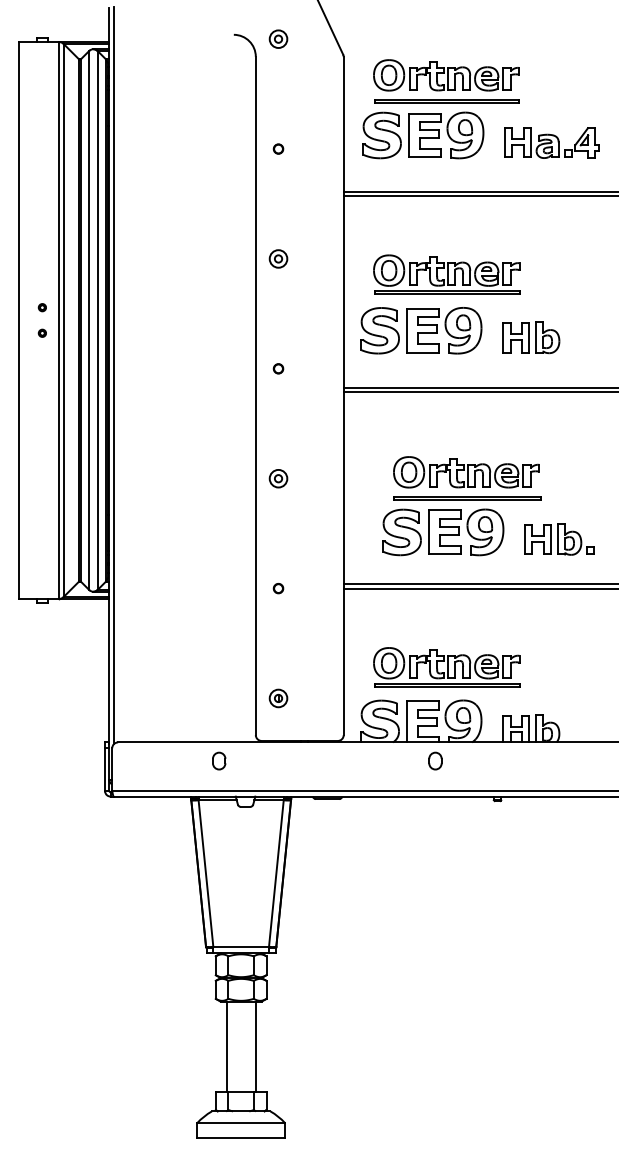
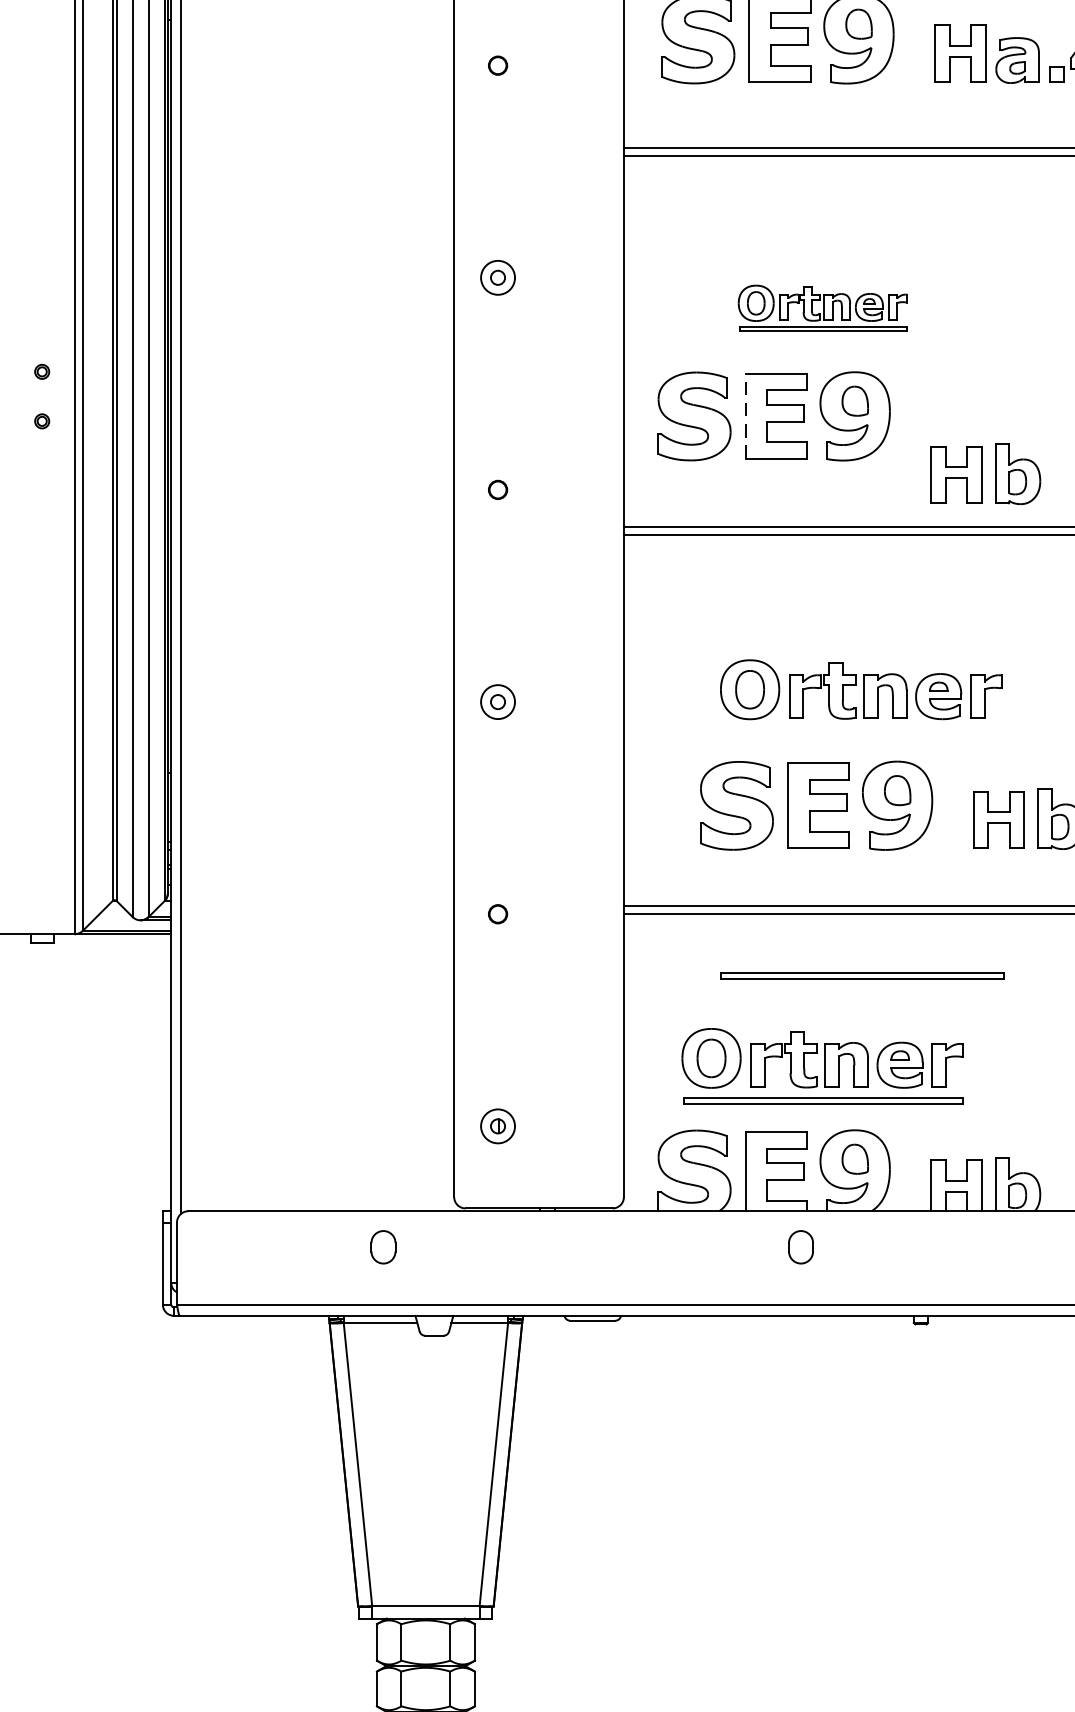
part: (446, 274) -> (822, 307), size x0.6
line: (406, 330) -> (745, 415), solid -> dashed
part: (531, 337) -> (986, 473), moved
line: (467, 497) -> (862, 973), moved

